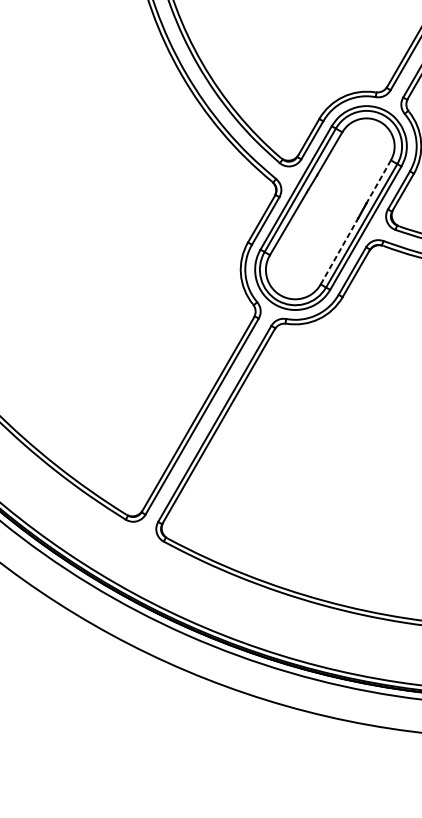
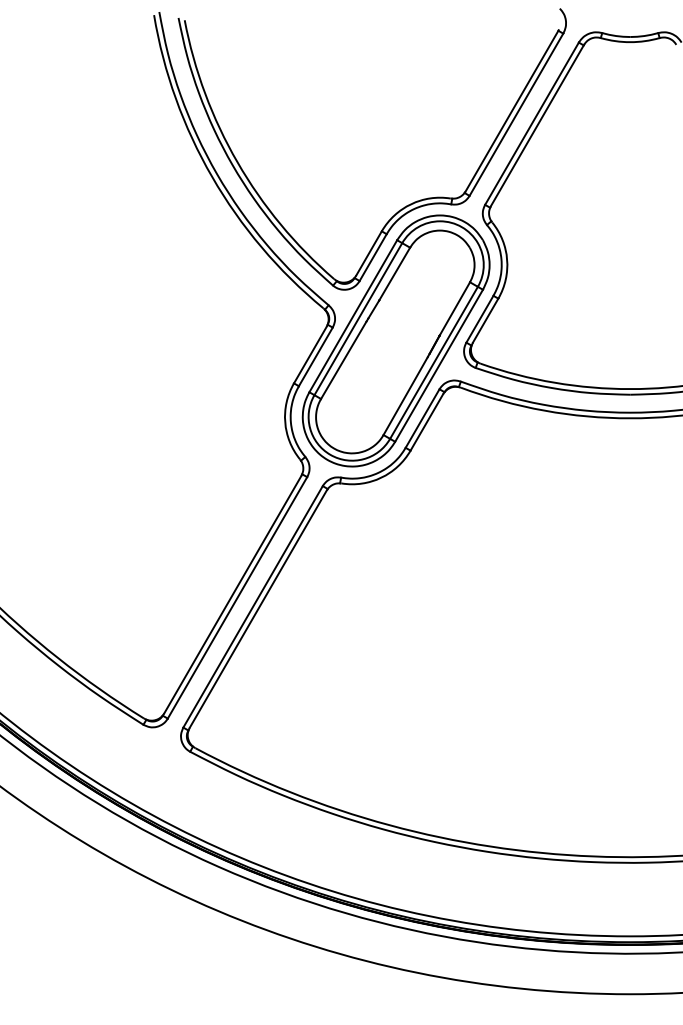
line: (378, 181) -> (454, 308), dashed -> solid
line: (338, 253) -> (405, 396), dashed -> solid

